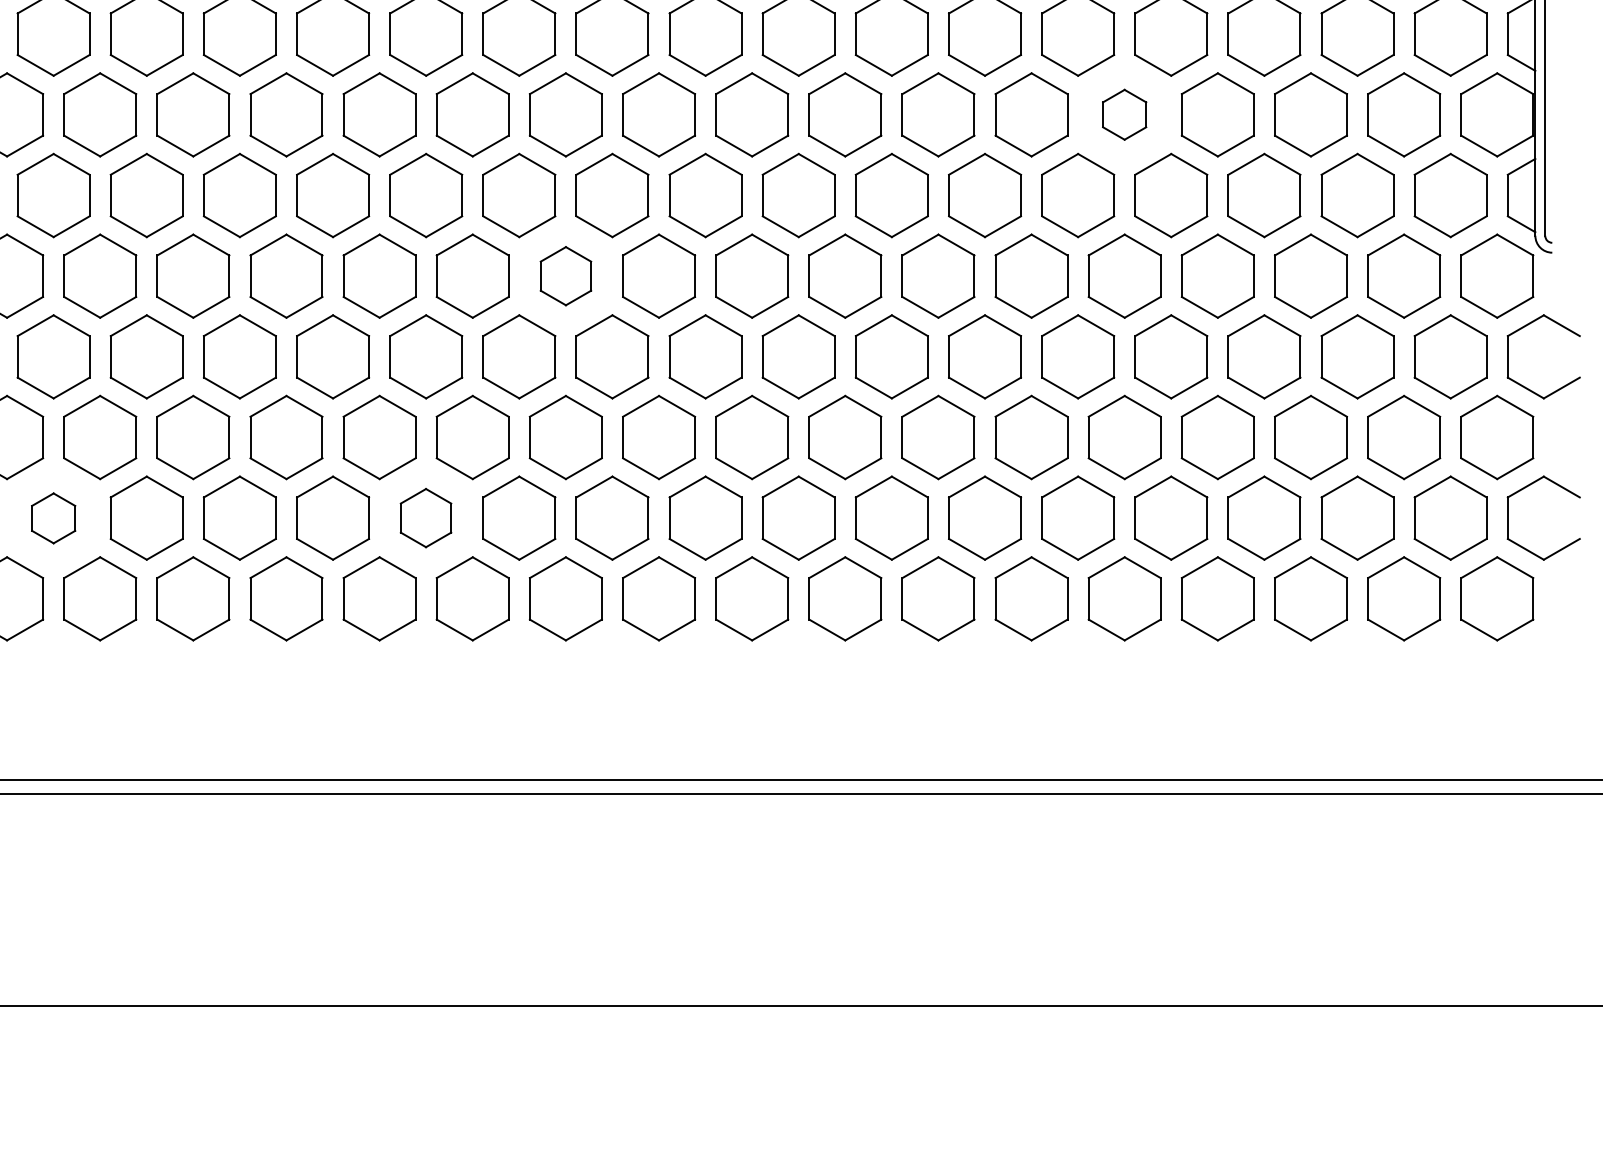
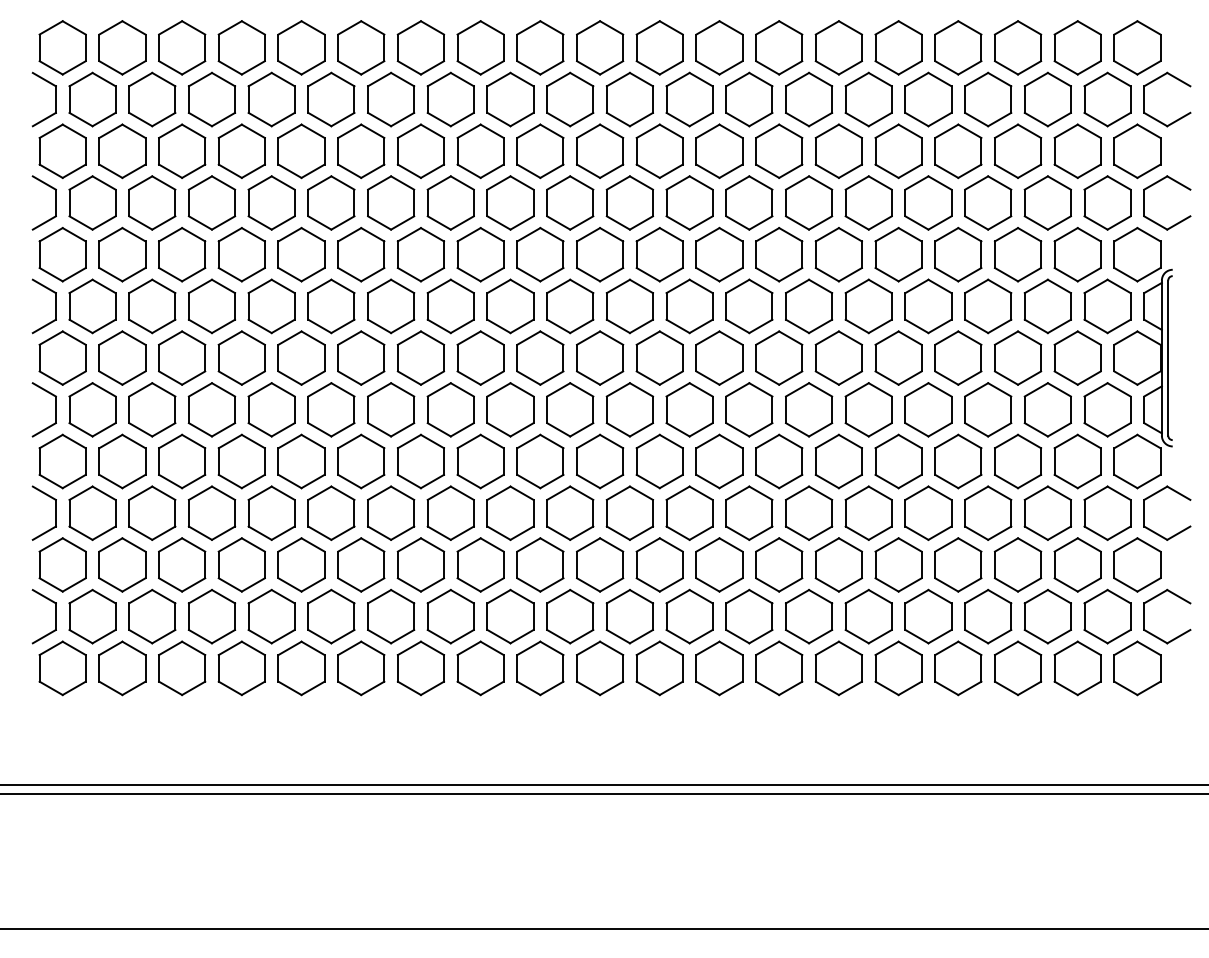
part: (1124, 113) -> (898, 357), size x1.67
part: (566, 276) -> (540, 461), size x1.43
part: (52, 517) -> (211, 616), size x1.67
part: (425, 517) -> (450, 616), size x1.43

